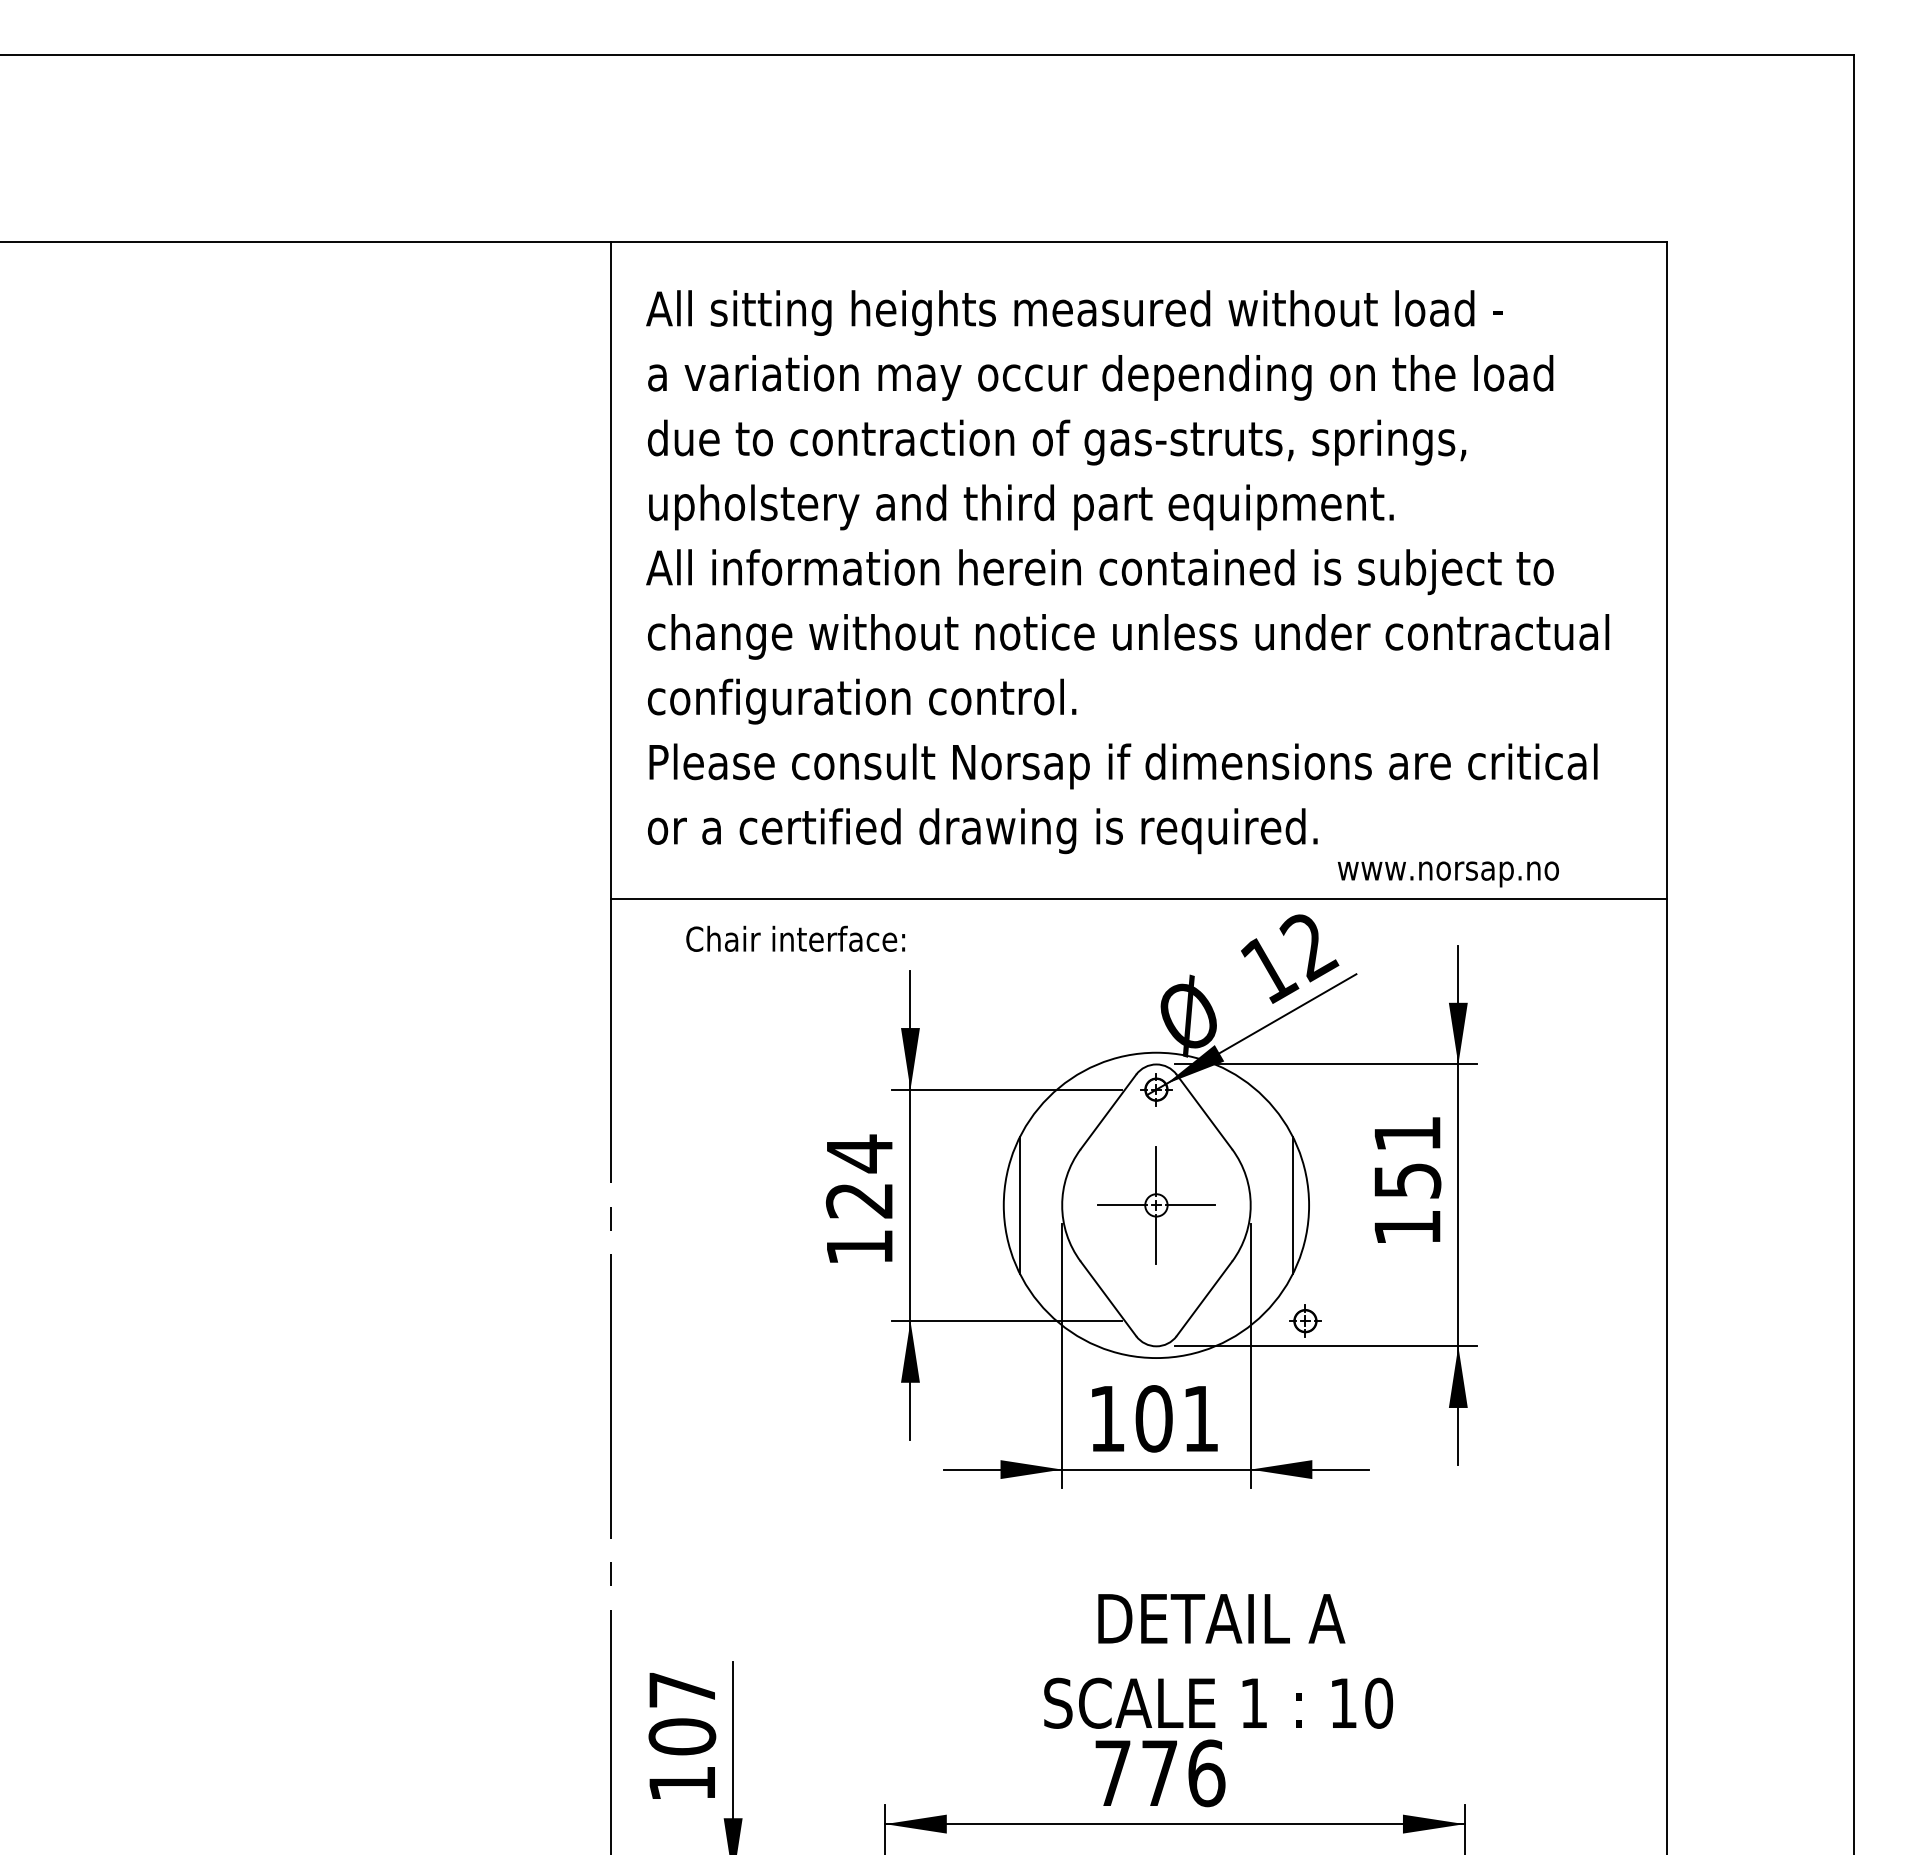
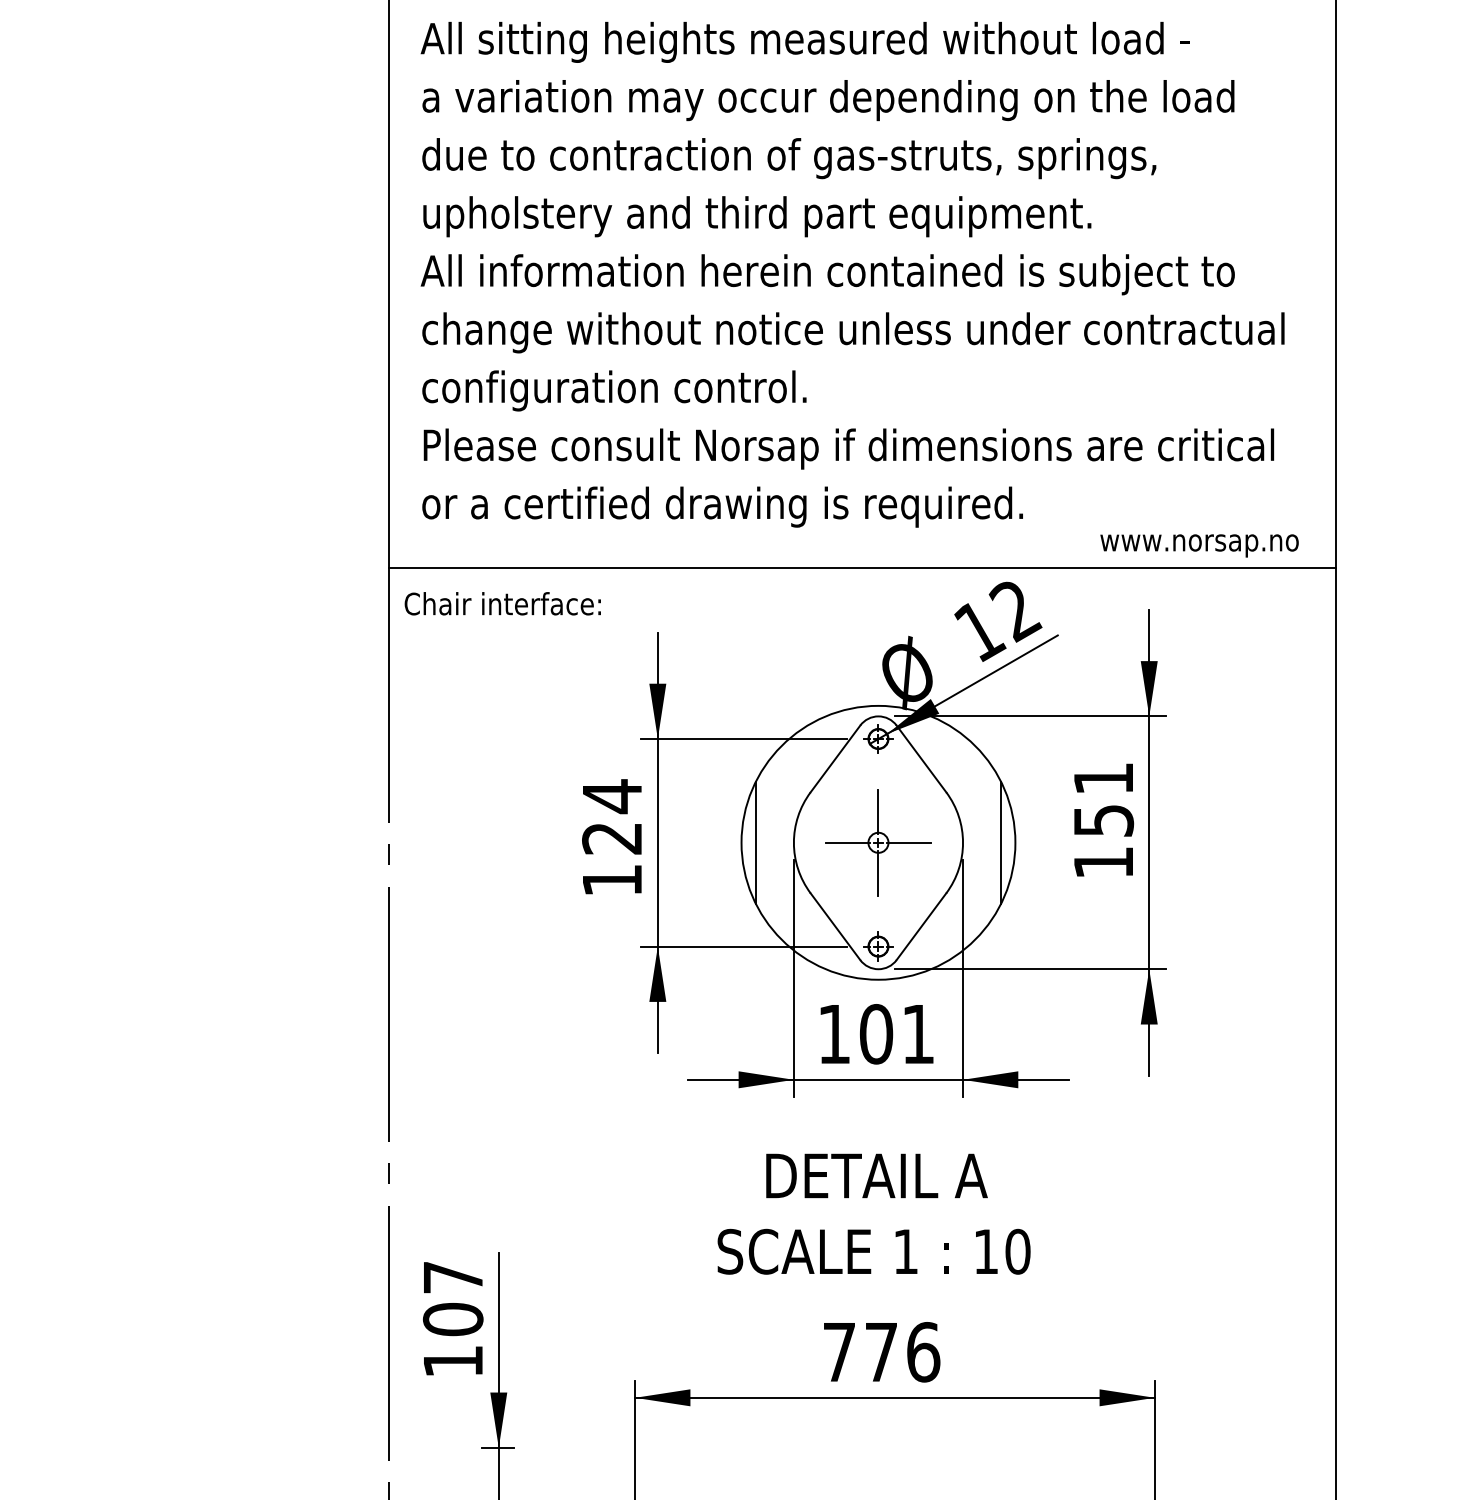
text: (1447, 874) -> (1198, 545), moved
text: (795, 938) -> (502, 603), moved
part: (1305, 1320) -> (878, 946), moved
text: (1218, 1661) -> (874, 1214), moved

